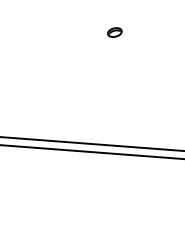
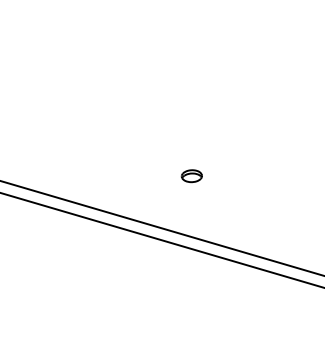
part: (114, 32) -> (191, 176), moved

